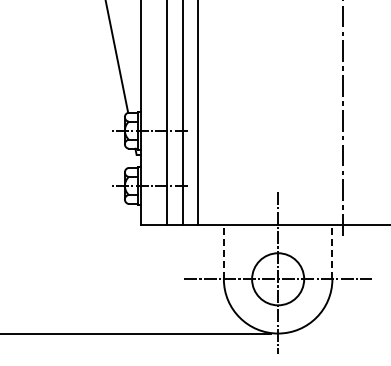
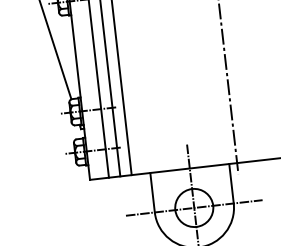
line: (223, 251) -> (152, 192), dashed -> solid
line: (332, 251) -> (231, 183), dashed -> solid

